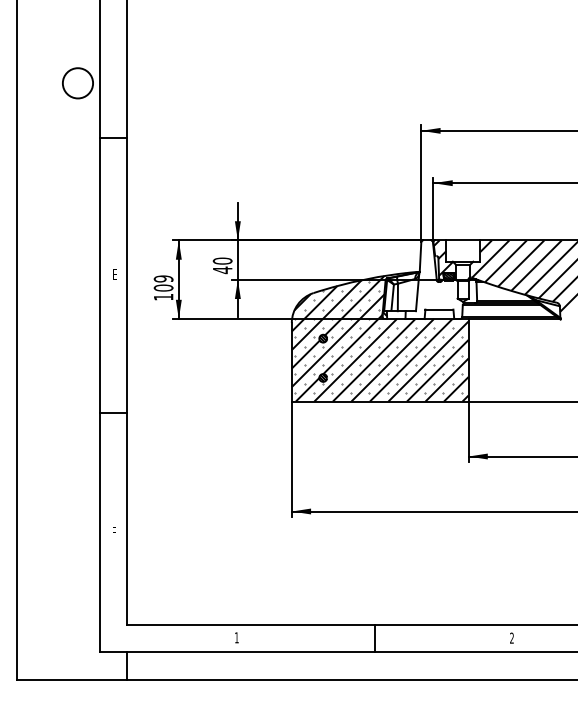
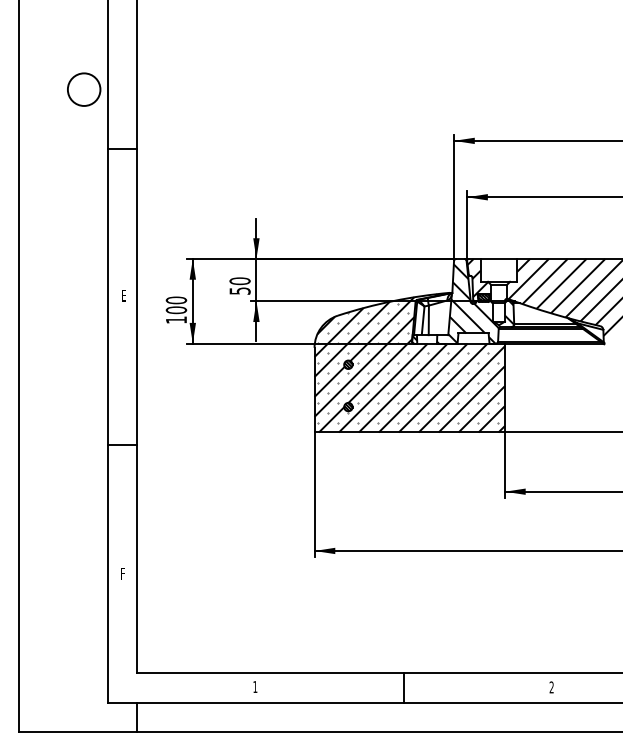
text: (222, 270) -> (239, 291), 40 -> 50
text: (163, 278) -> (176, 299), 109 -> 100
hatch: (441, 282) -> (475, 304), added

